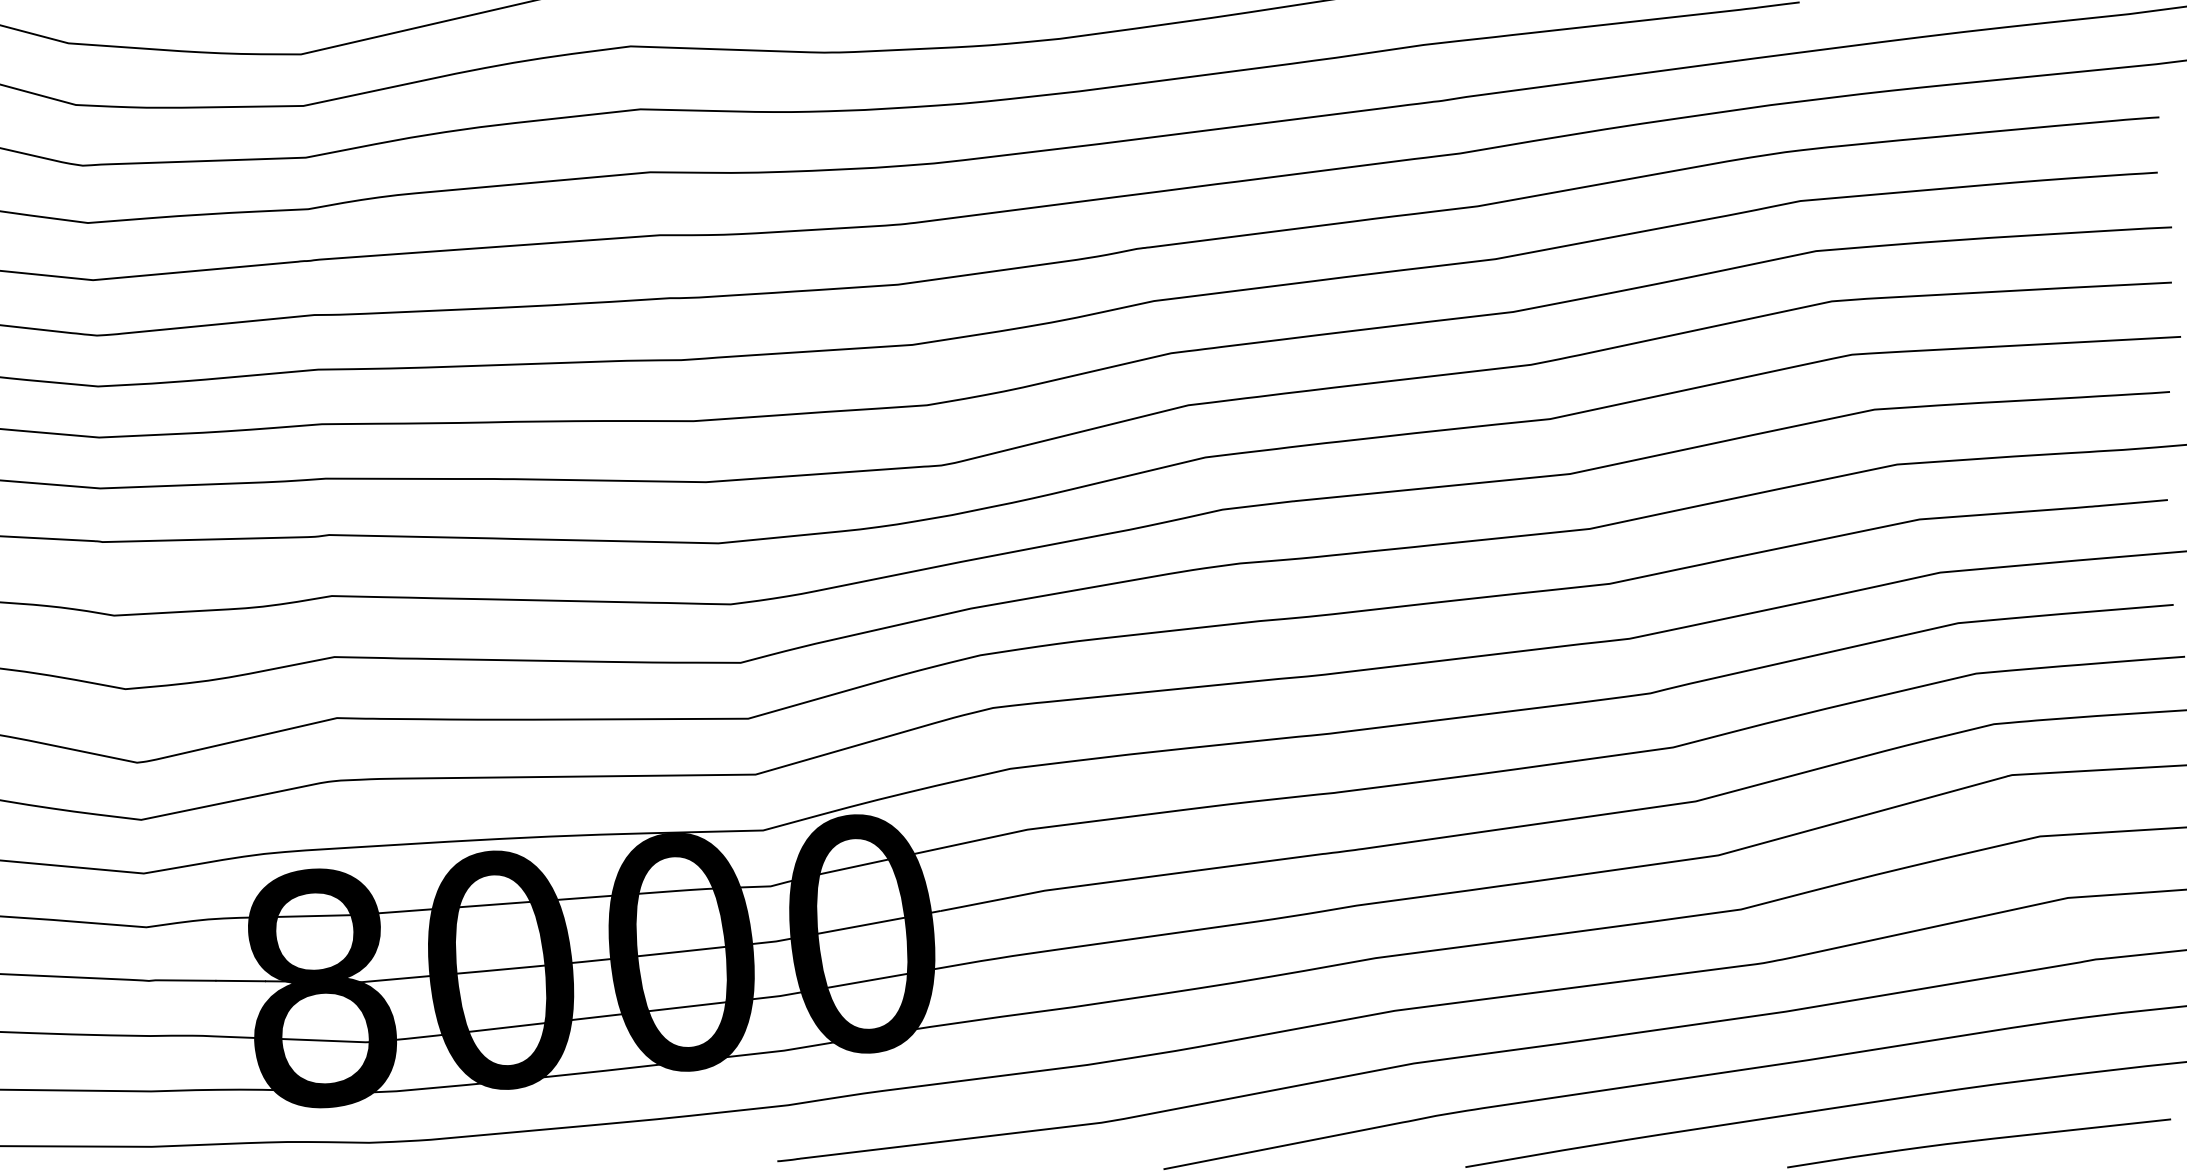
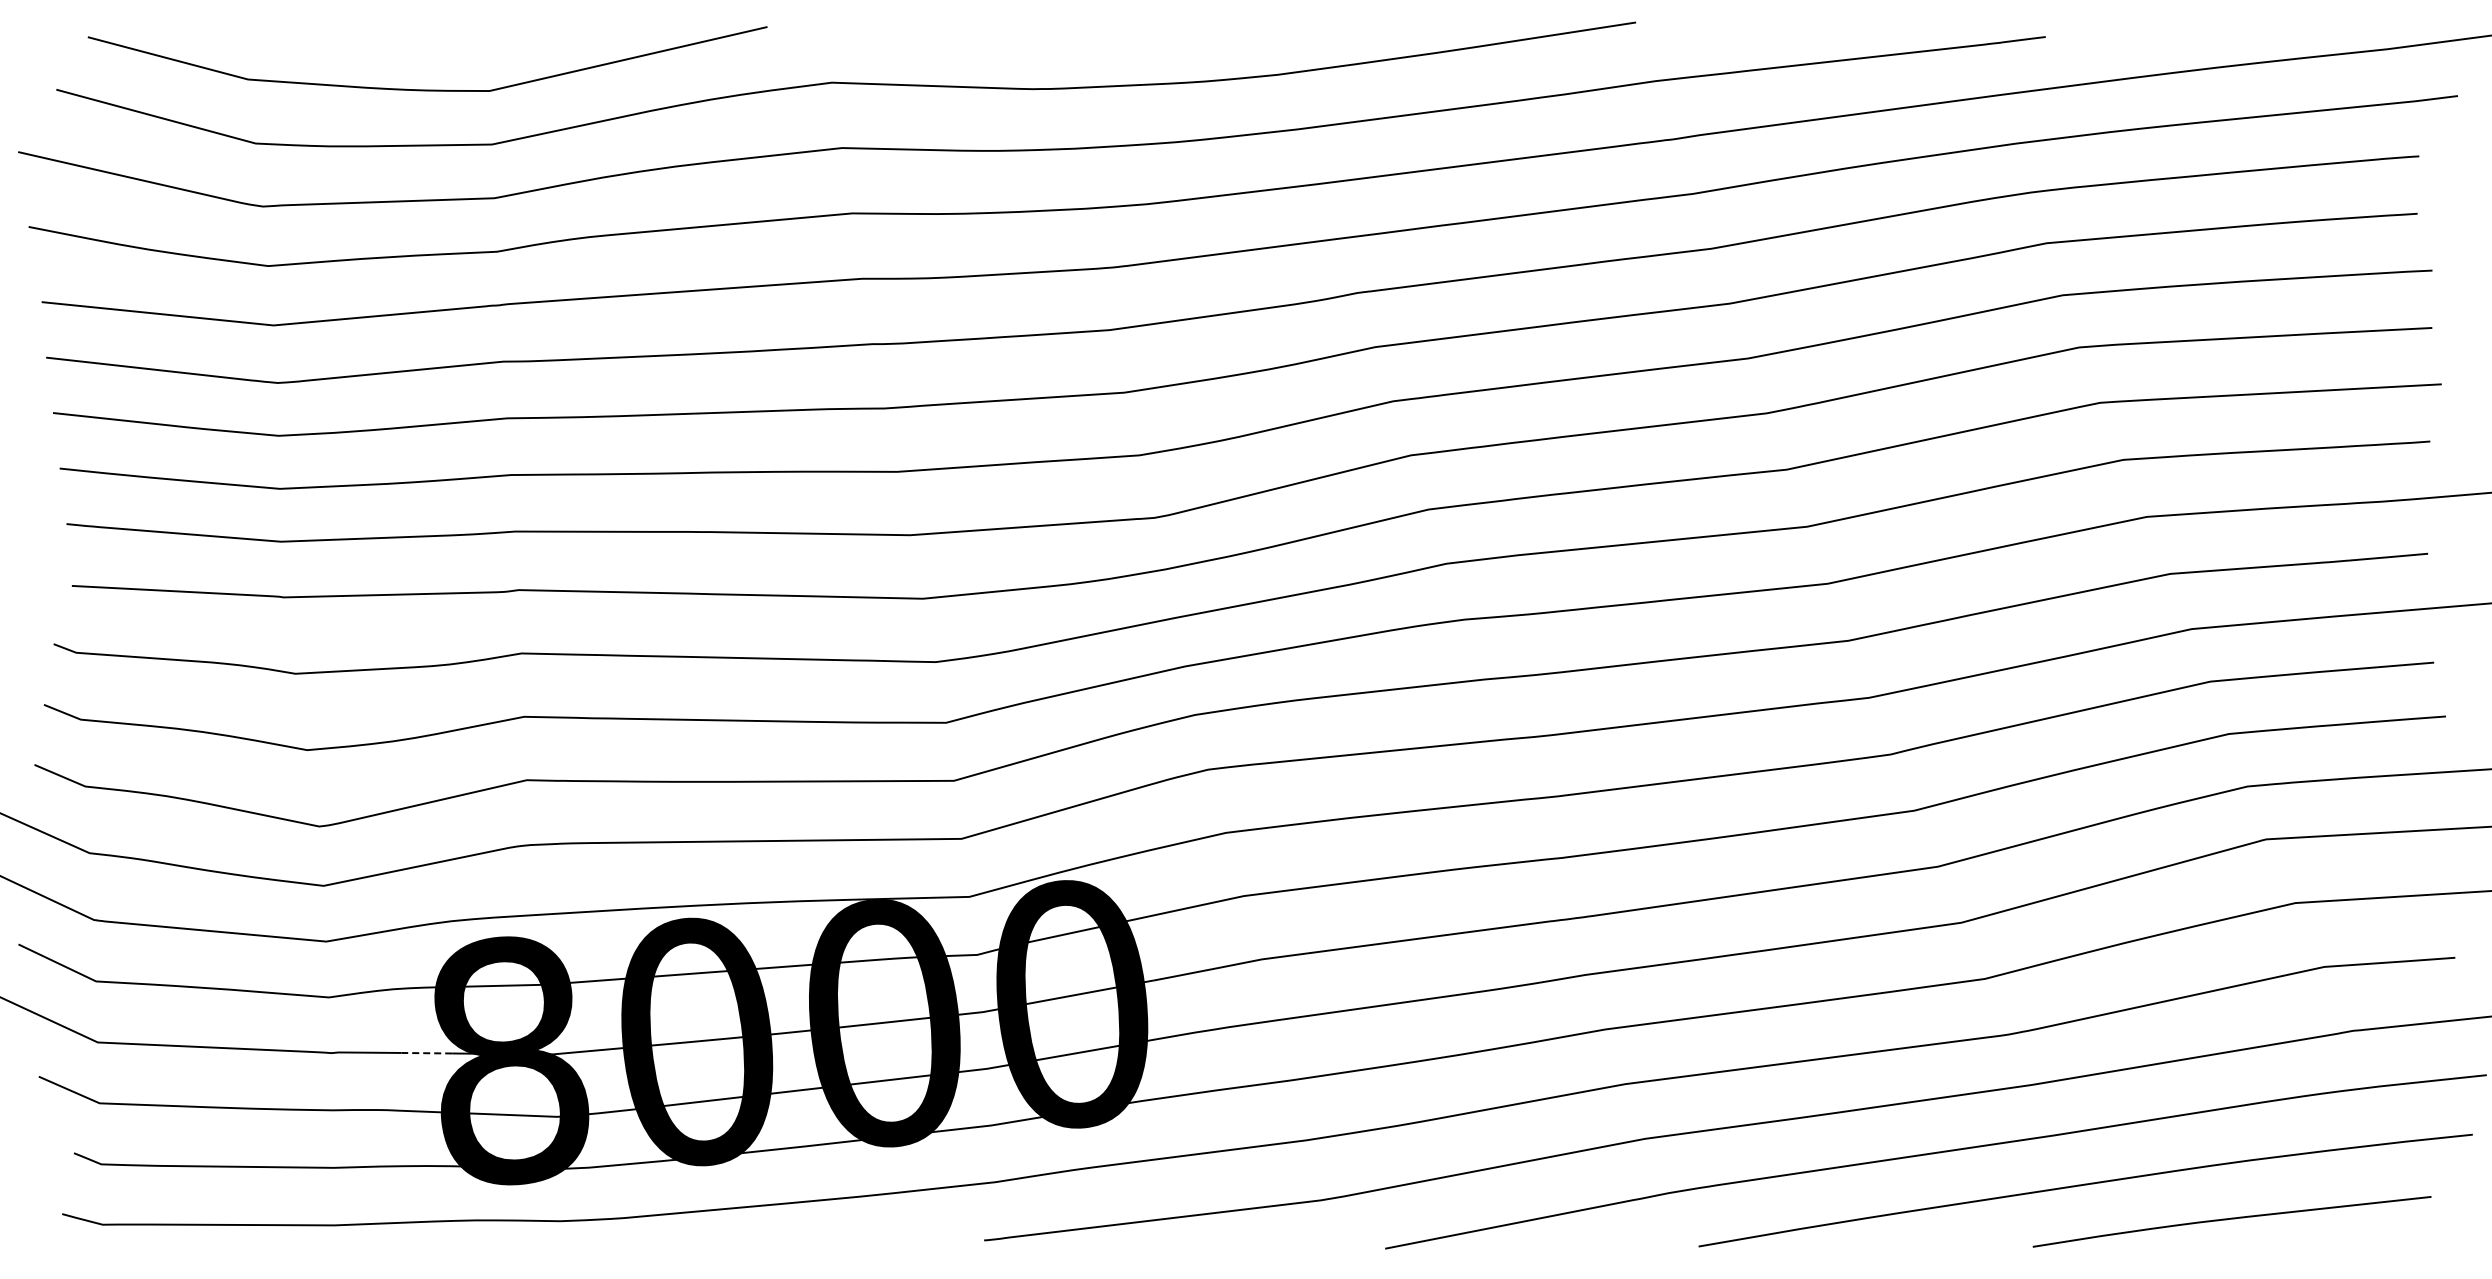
line: (240, 981) -> (426, 1053), solid -> dashed

